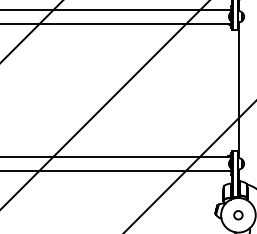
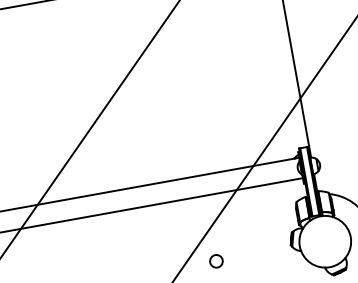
circle: (238, 215) -> (216, 261), moved

